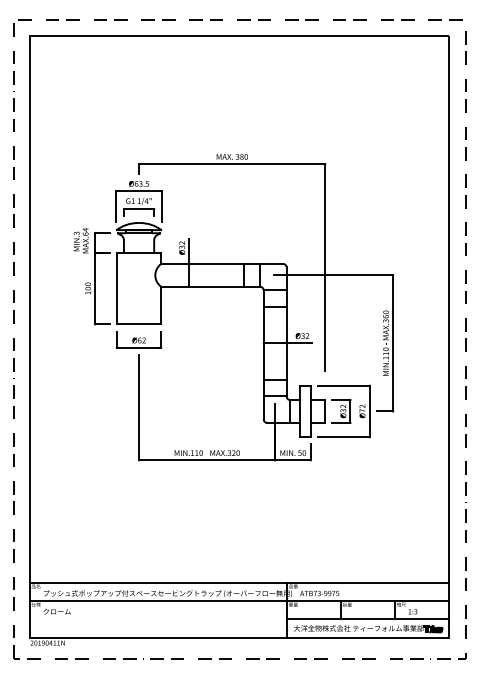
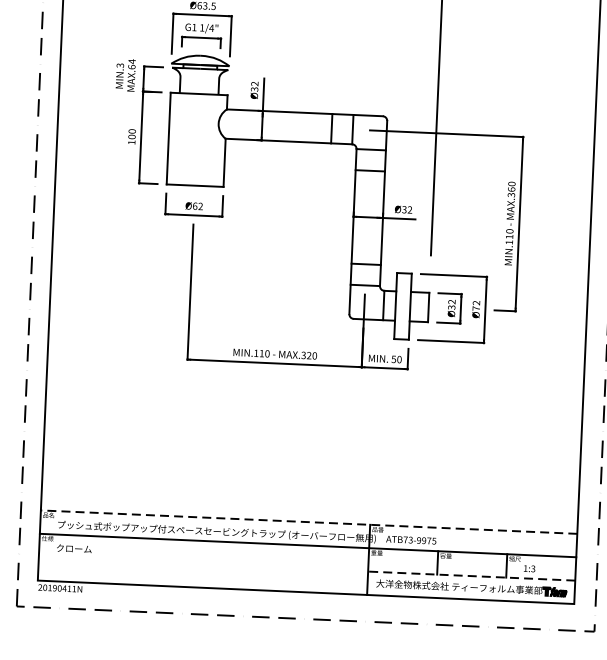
line: (239, 582) -> (309, 521), solid -> dashed
line: (368, 619) -> (472, 576), solid -> dashed

